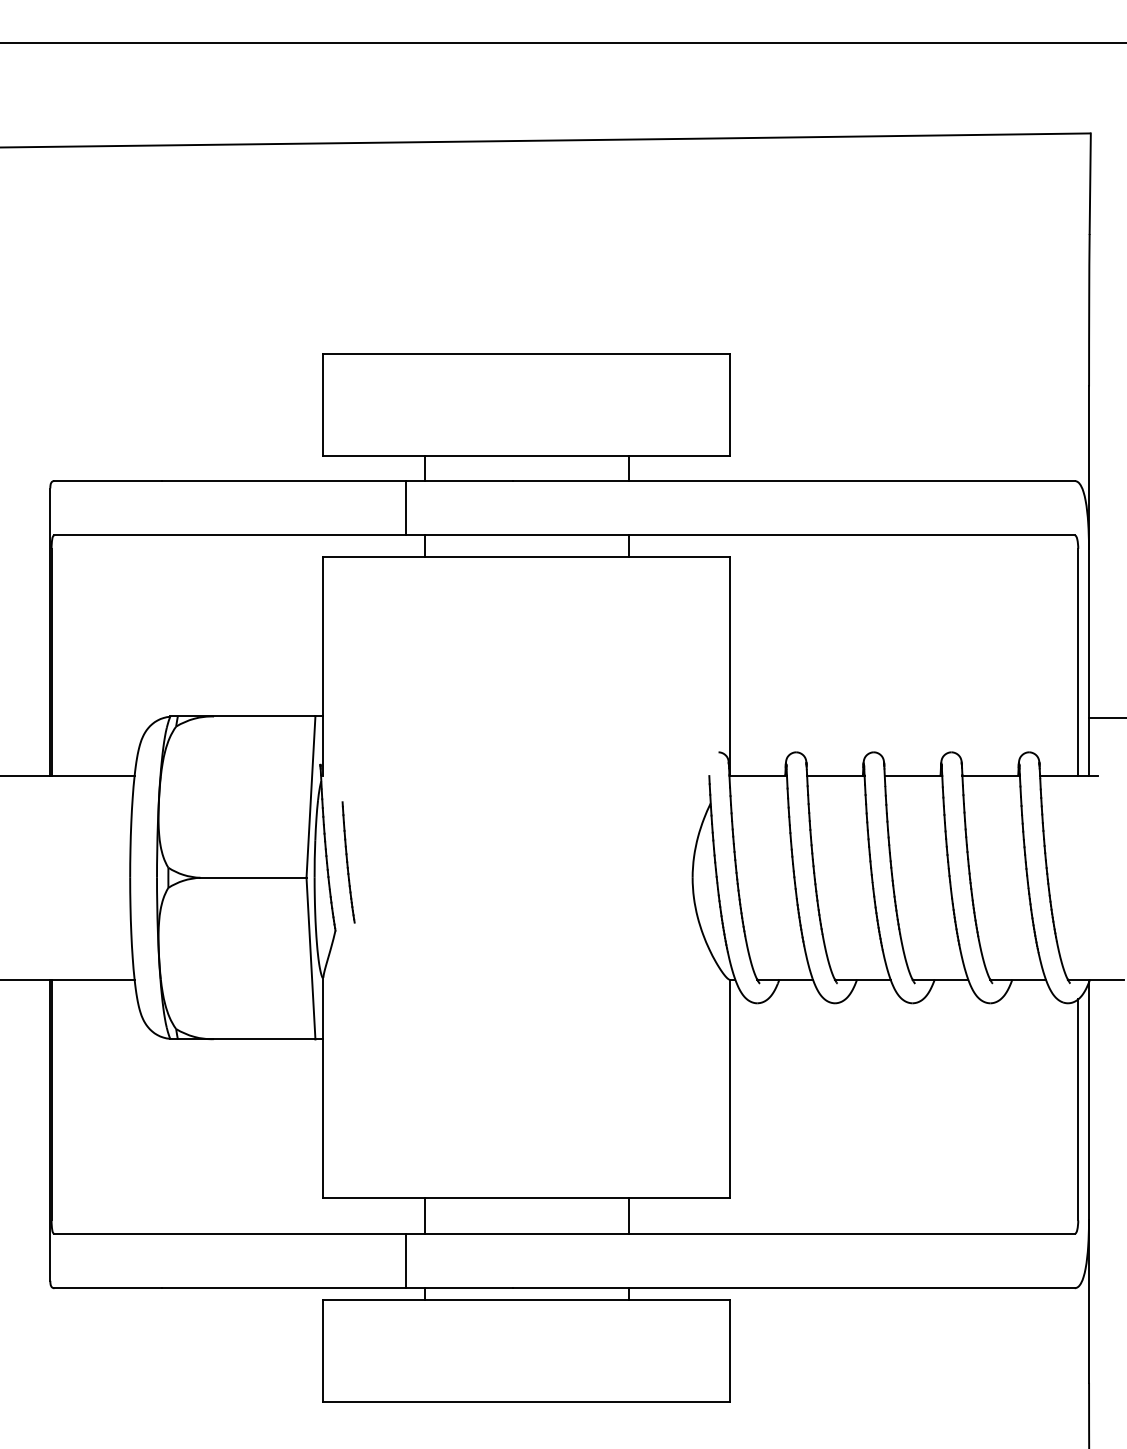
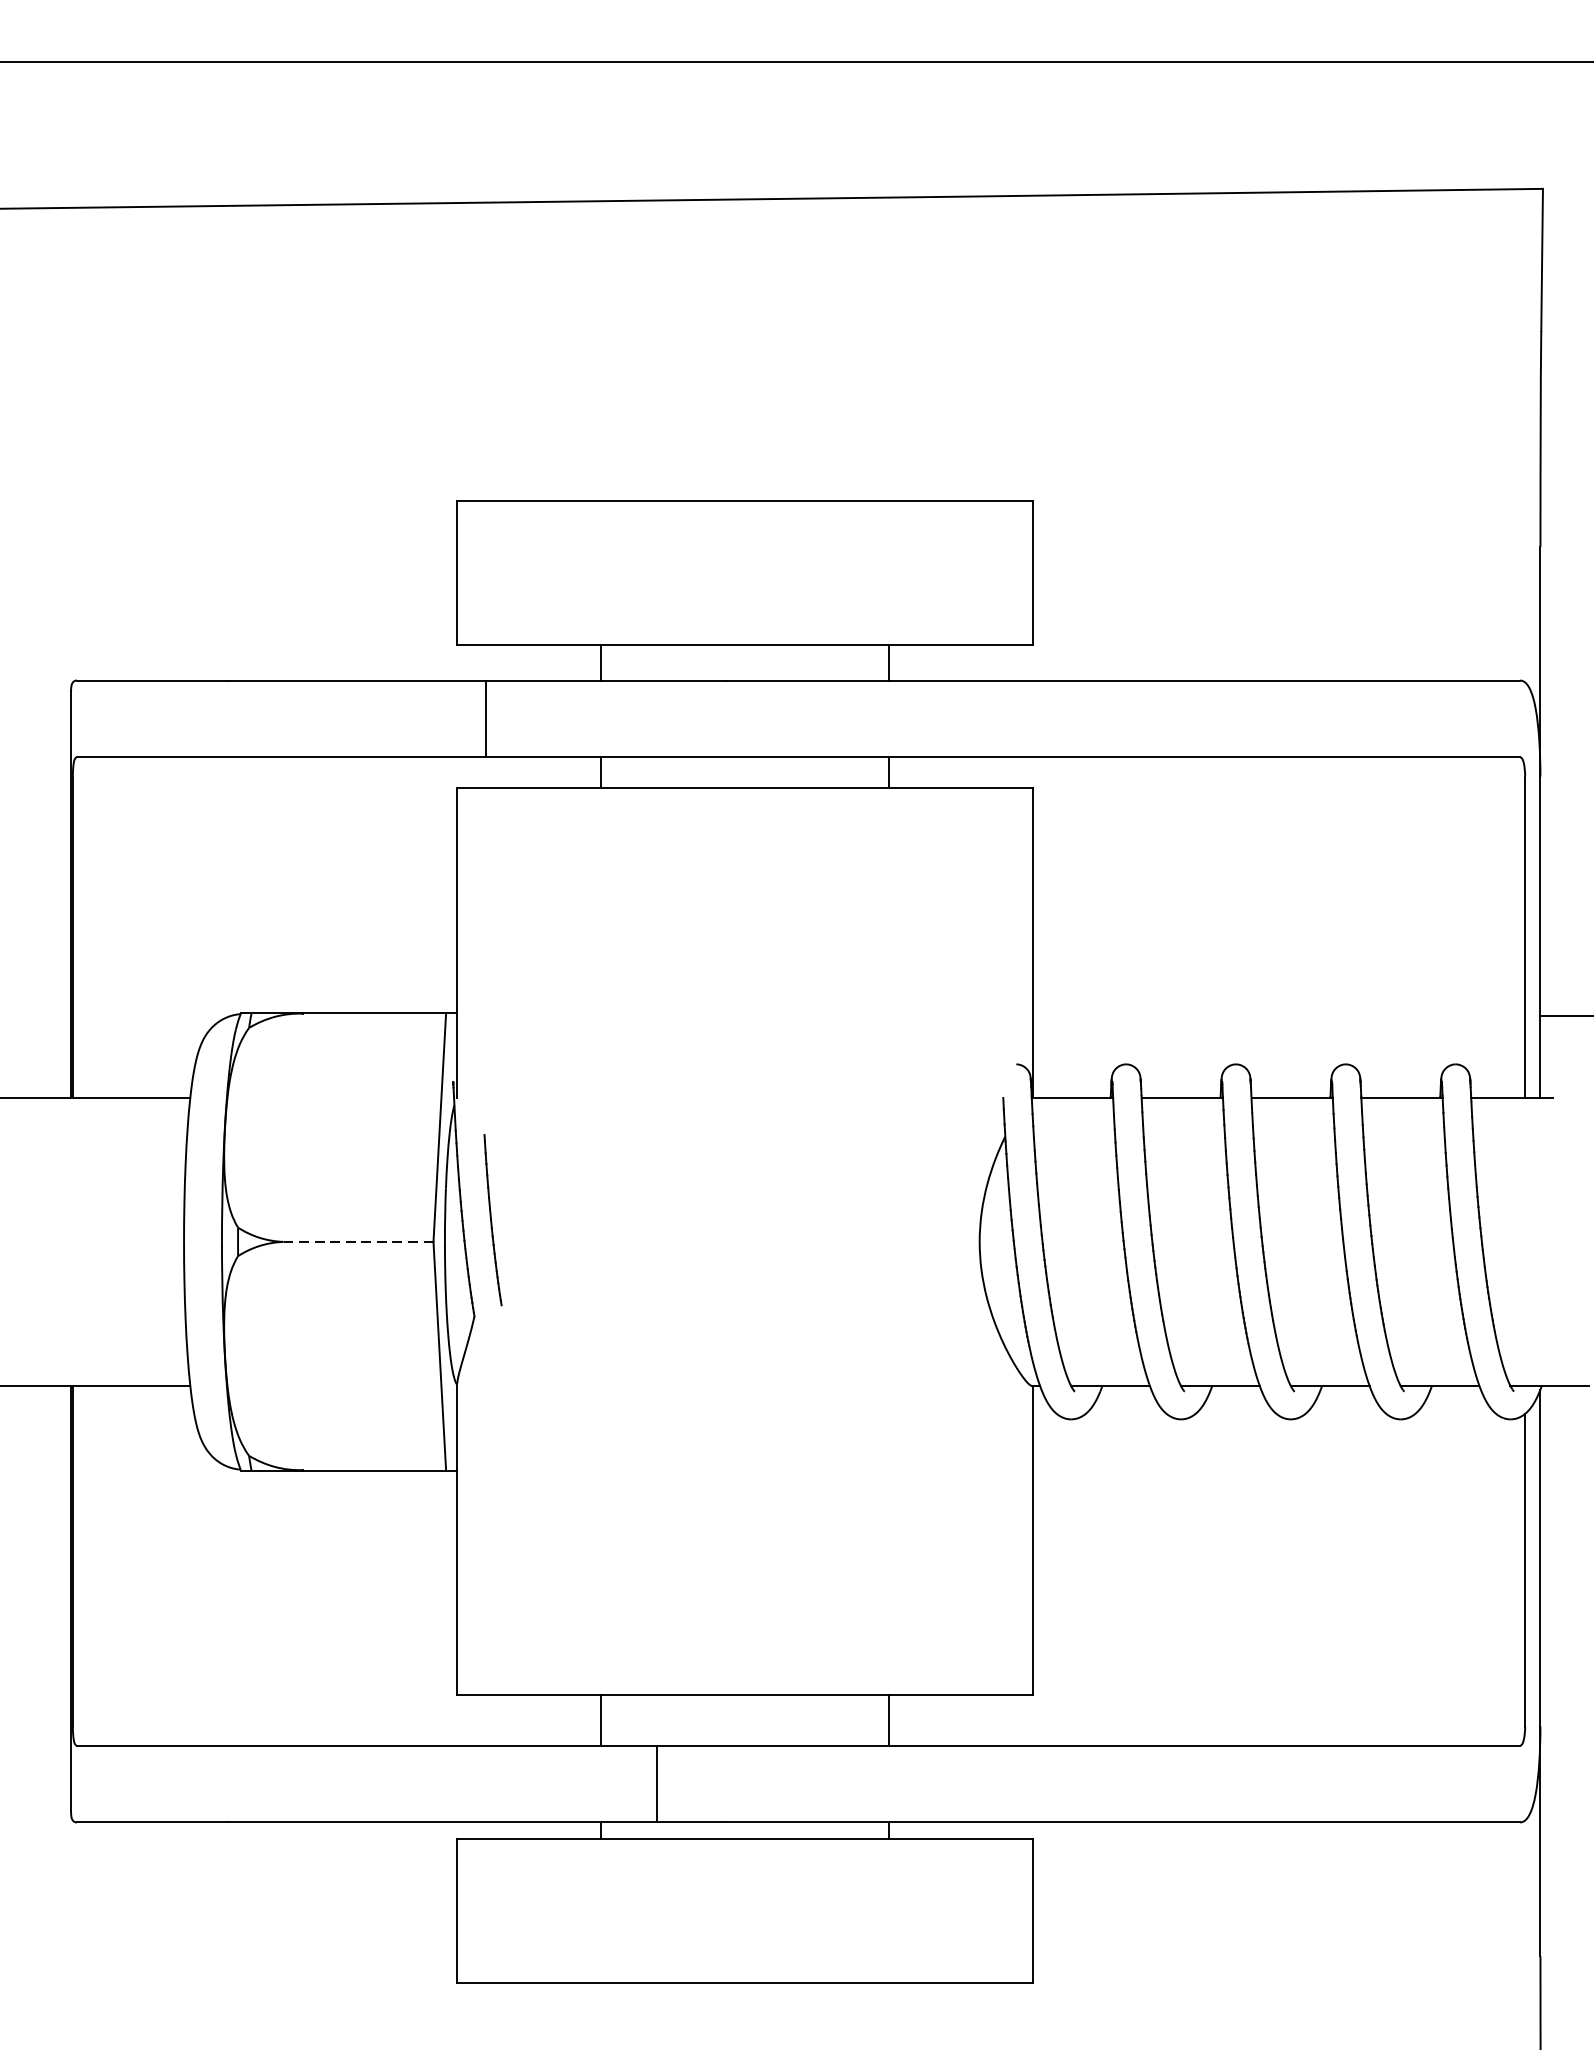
line: (406, 508) -> (485, 719), moved
line: (252, 877) -> (357, 1241), solid -> dashed
line: (406, 1260) -> (656, 1783), moved

